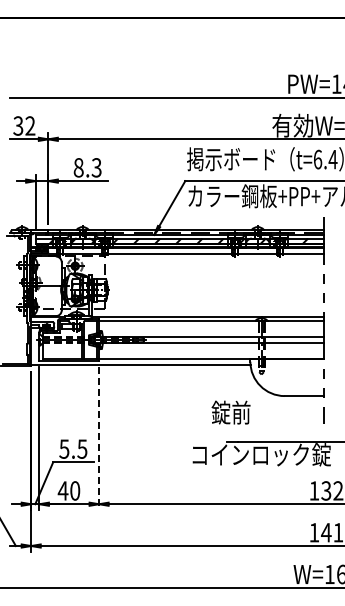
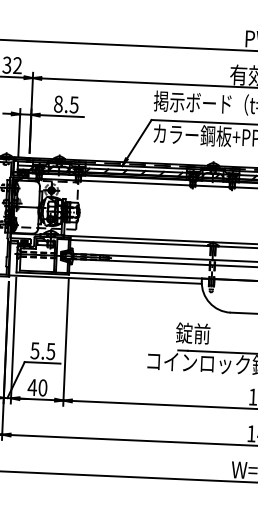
text: (96, 167) -> (74, 104), 8.3 -> 8.5
text: (230, 412) -> (192, 333), moved
line: (99, 438) -> (66, 342), dashed -> solid

